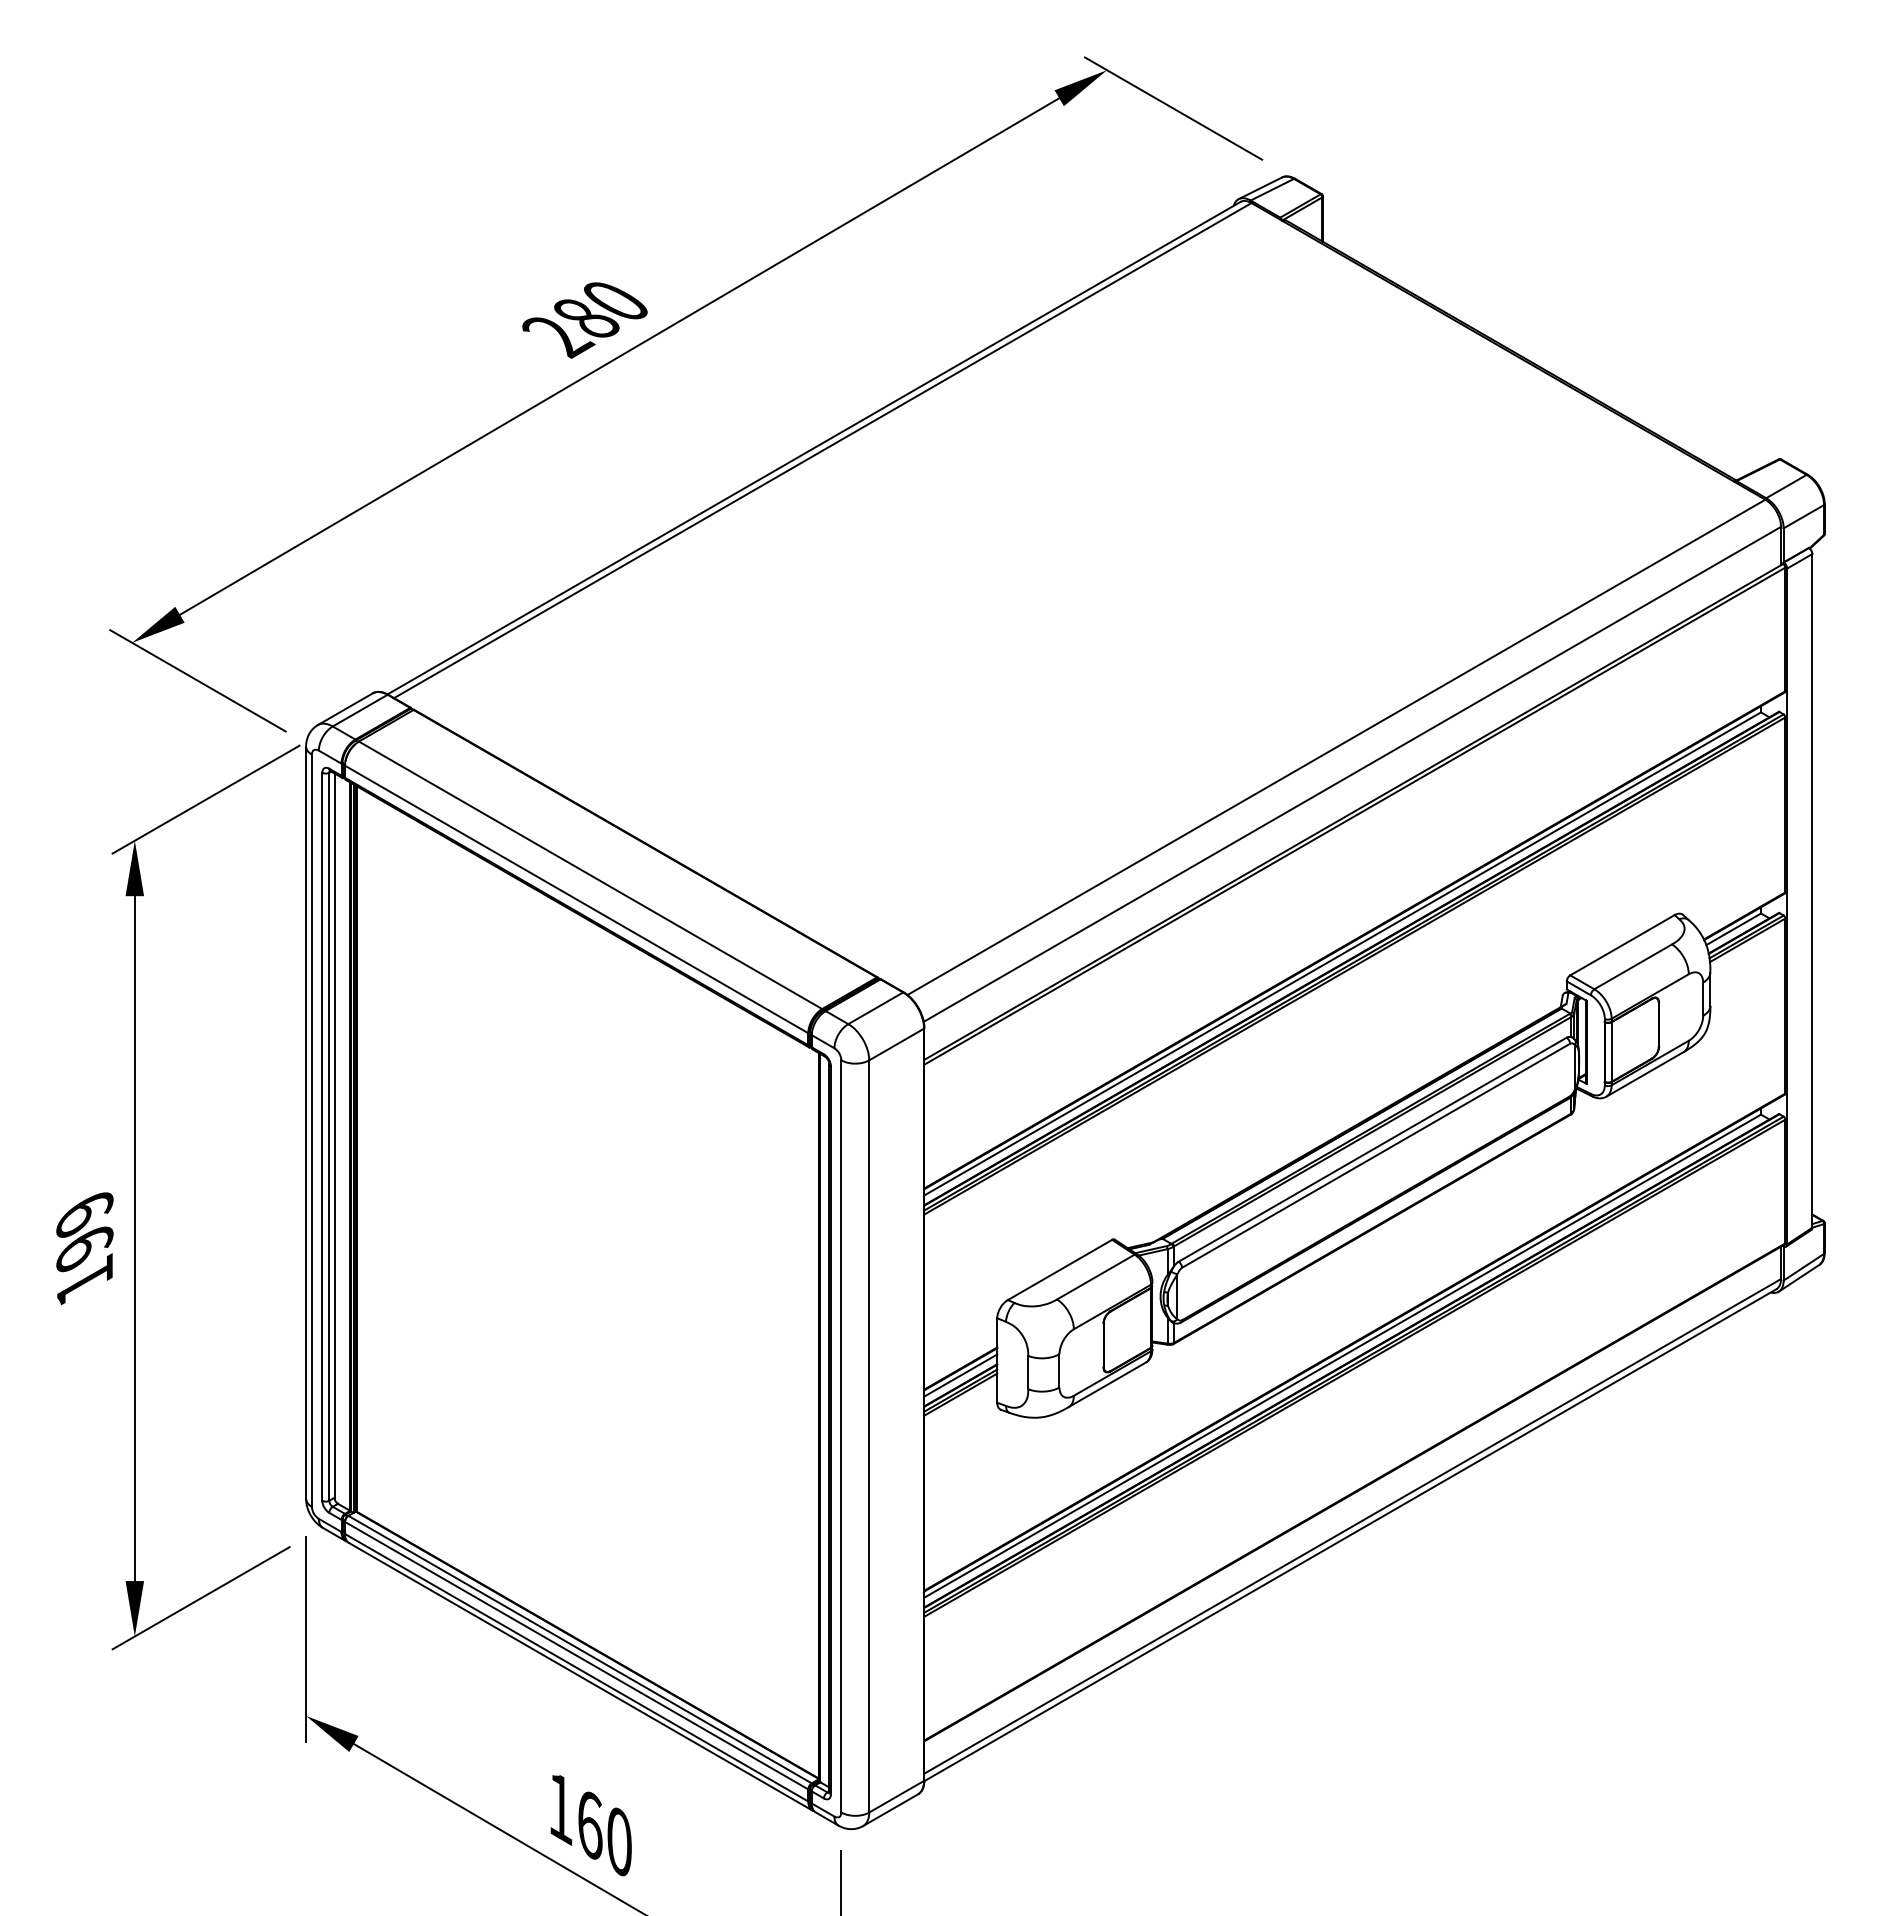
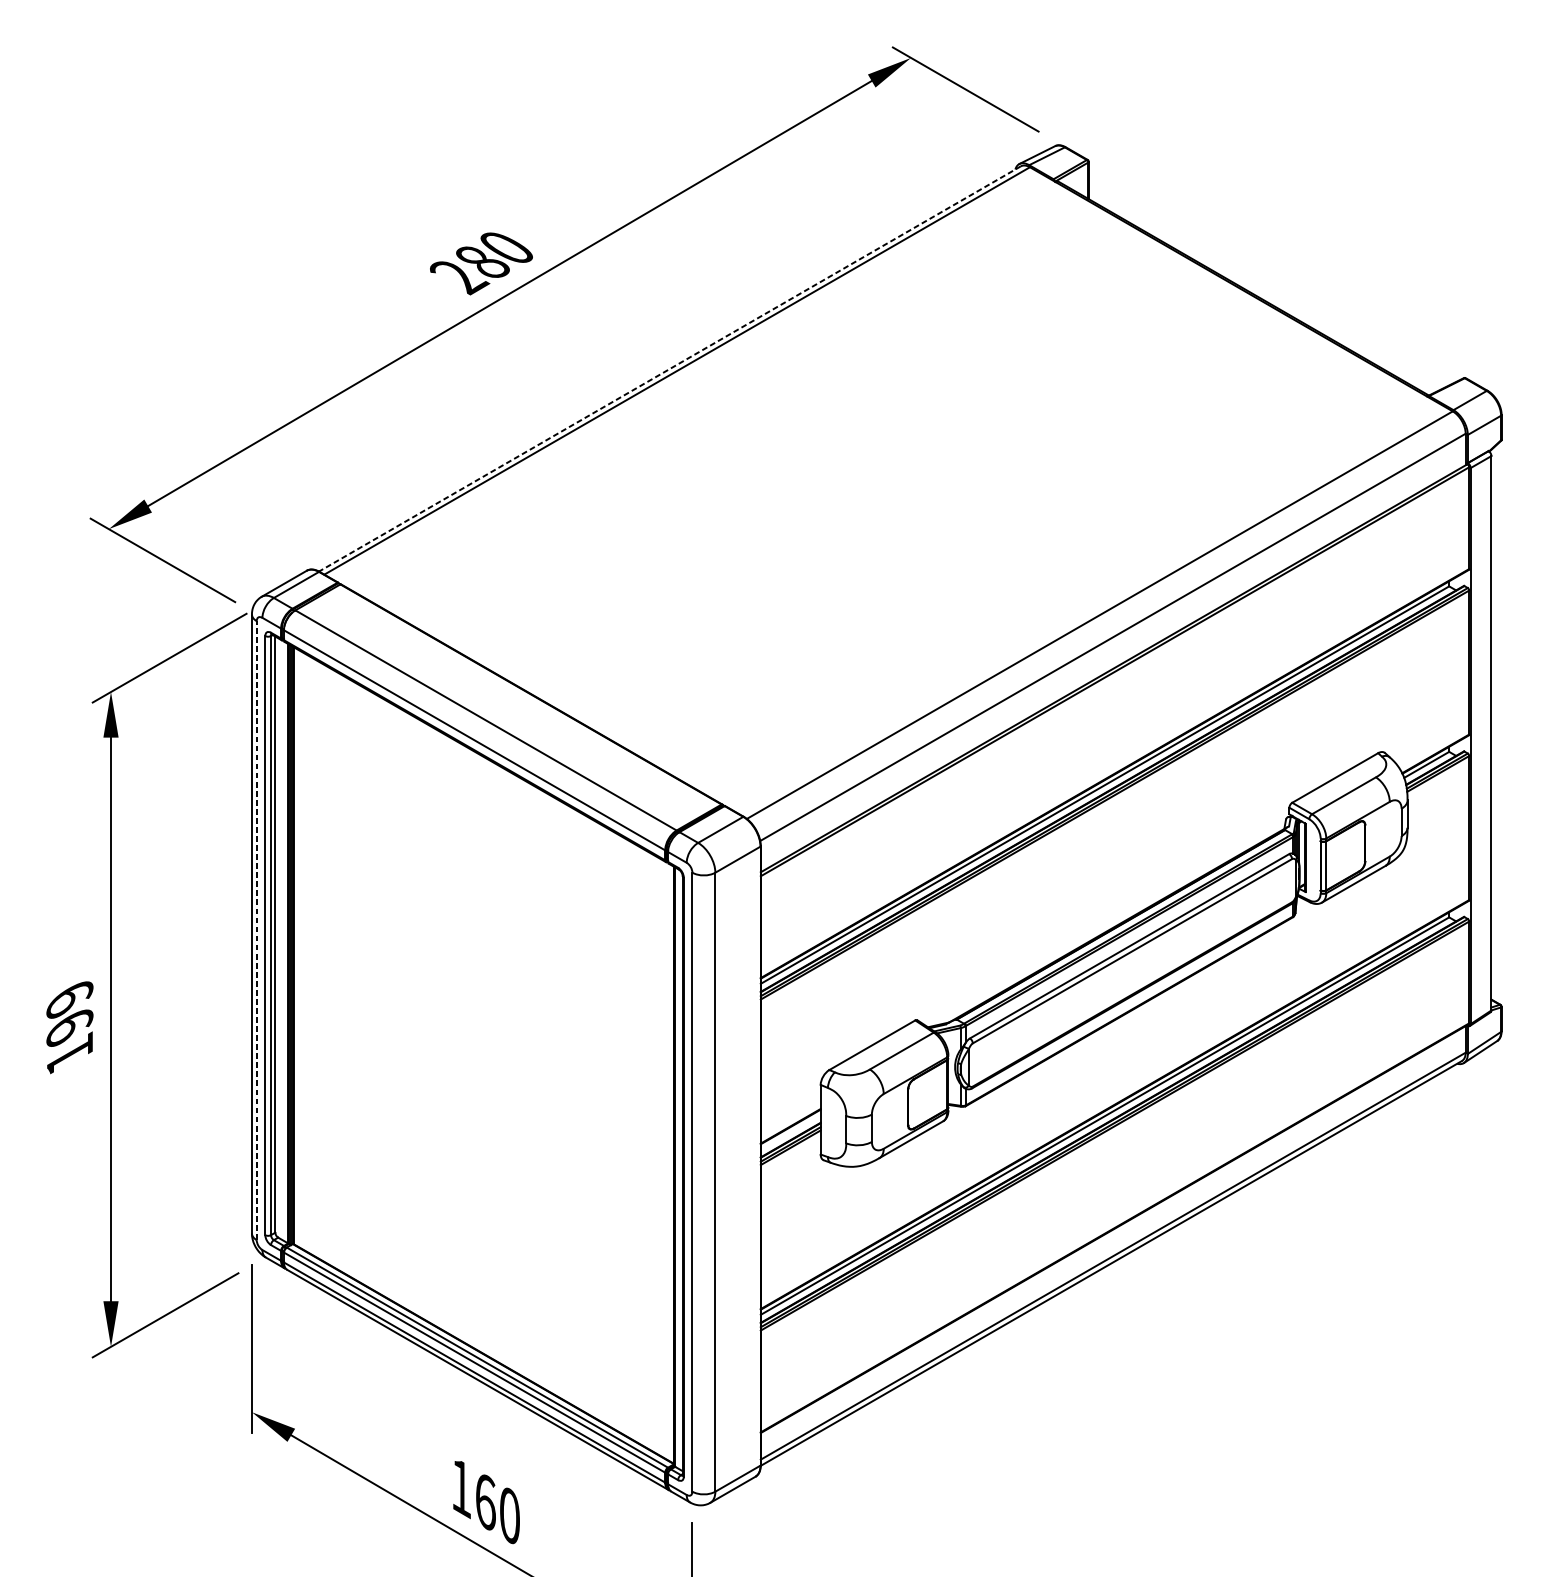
line: (813, 448) -> (669, 369), solid -> dashed
line: (311, 1130) -> (256, 930), solid -> dashed
line: (960, 1375) -> (790, 1132), removed

